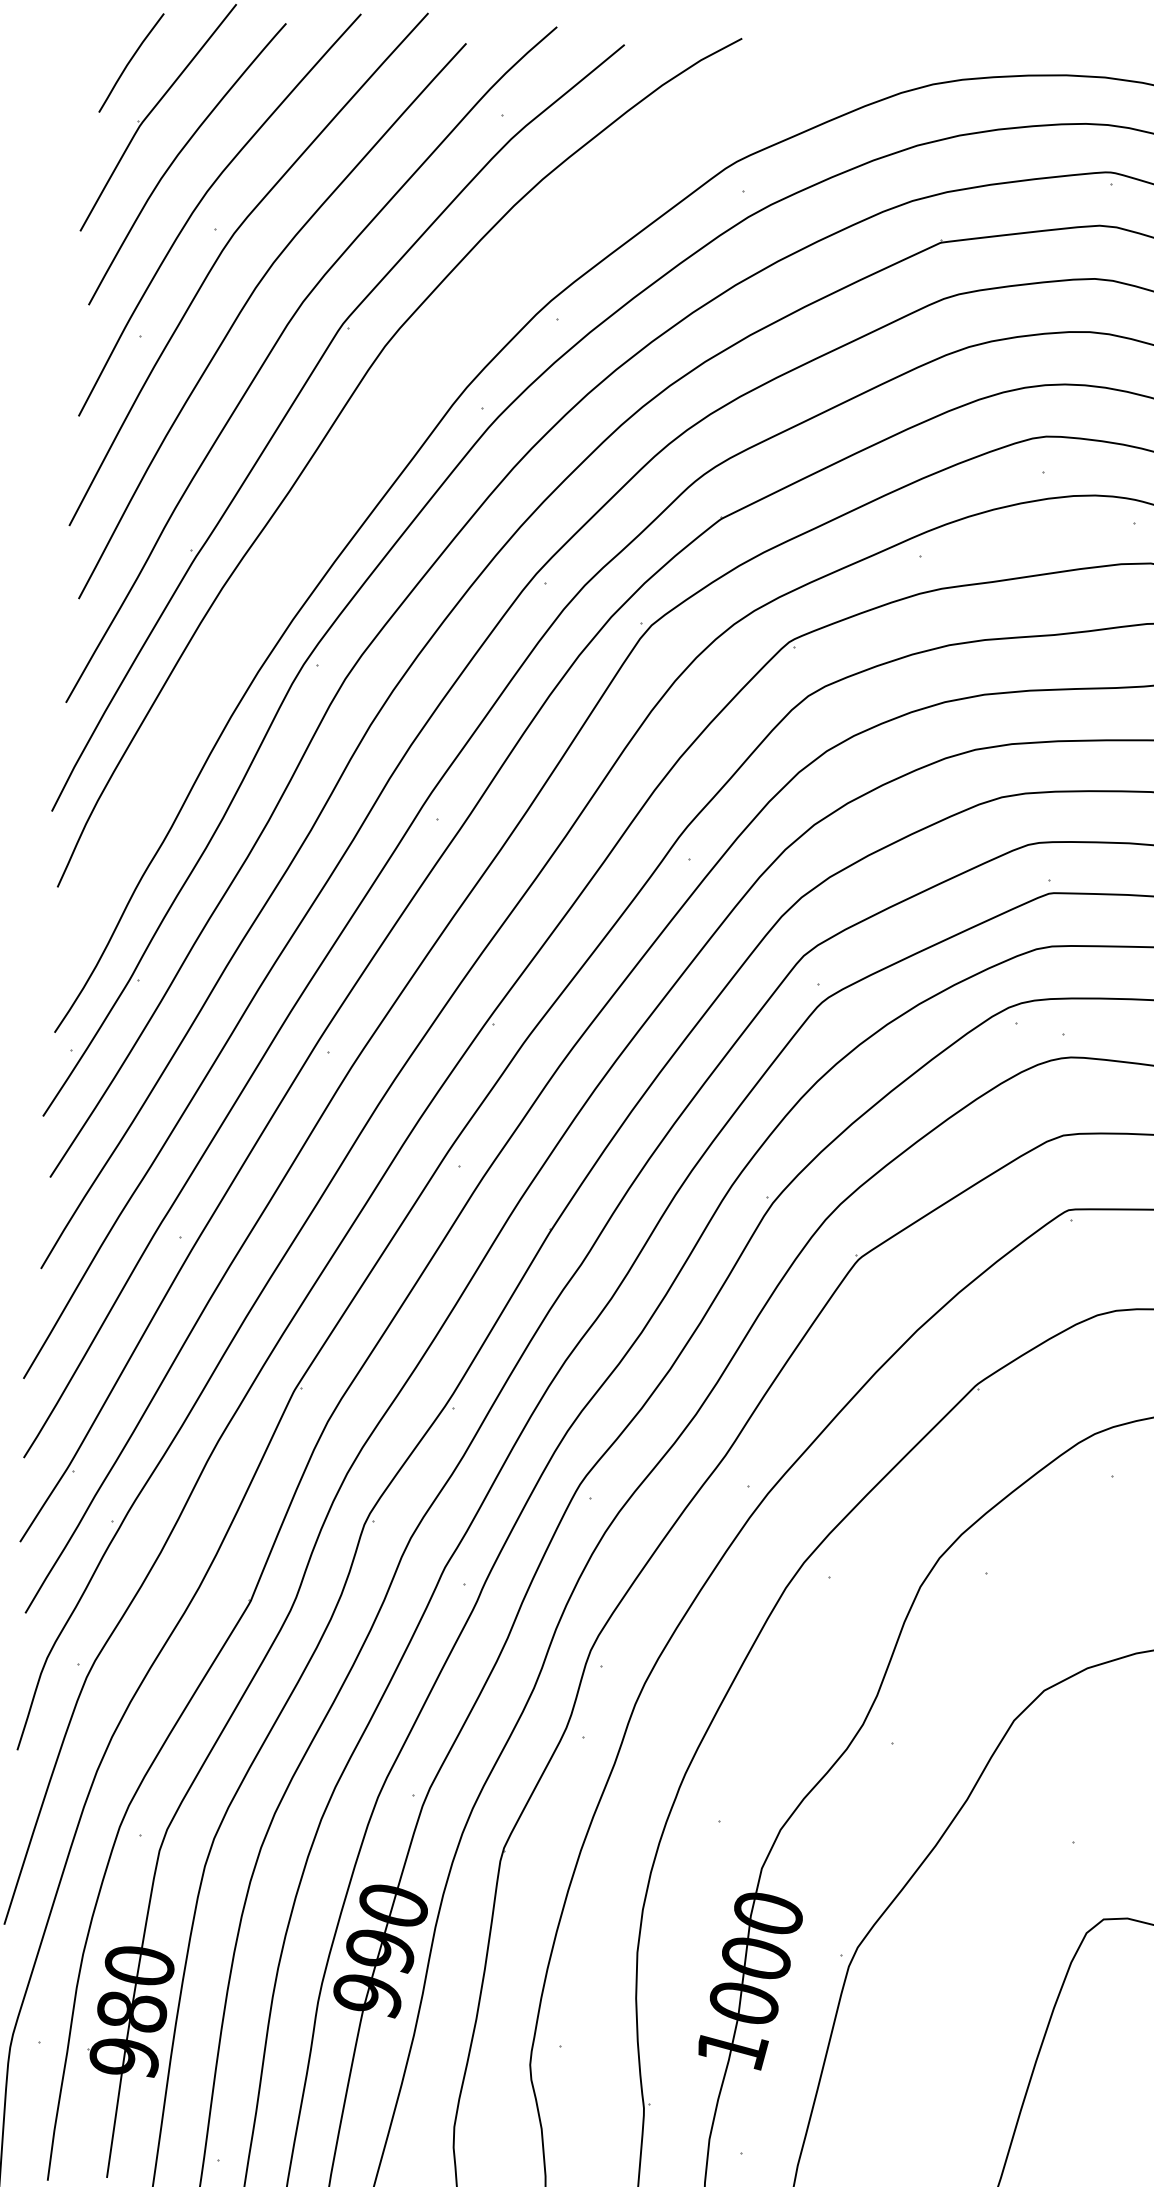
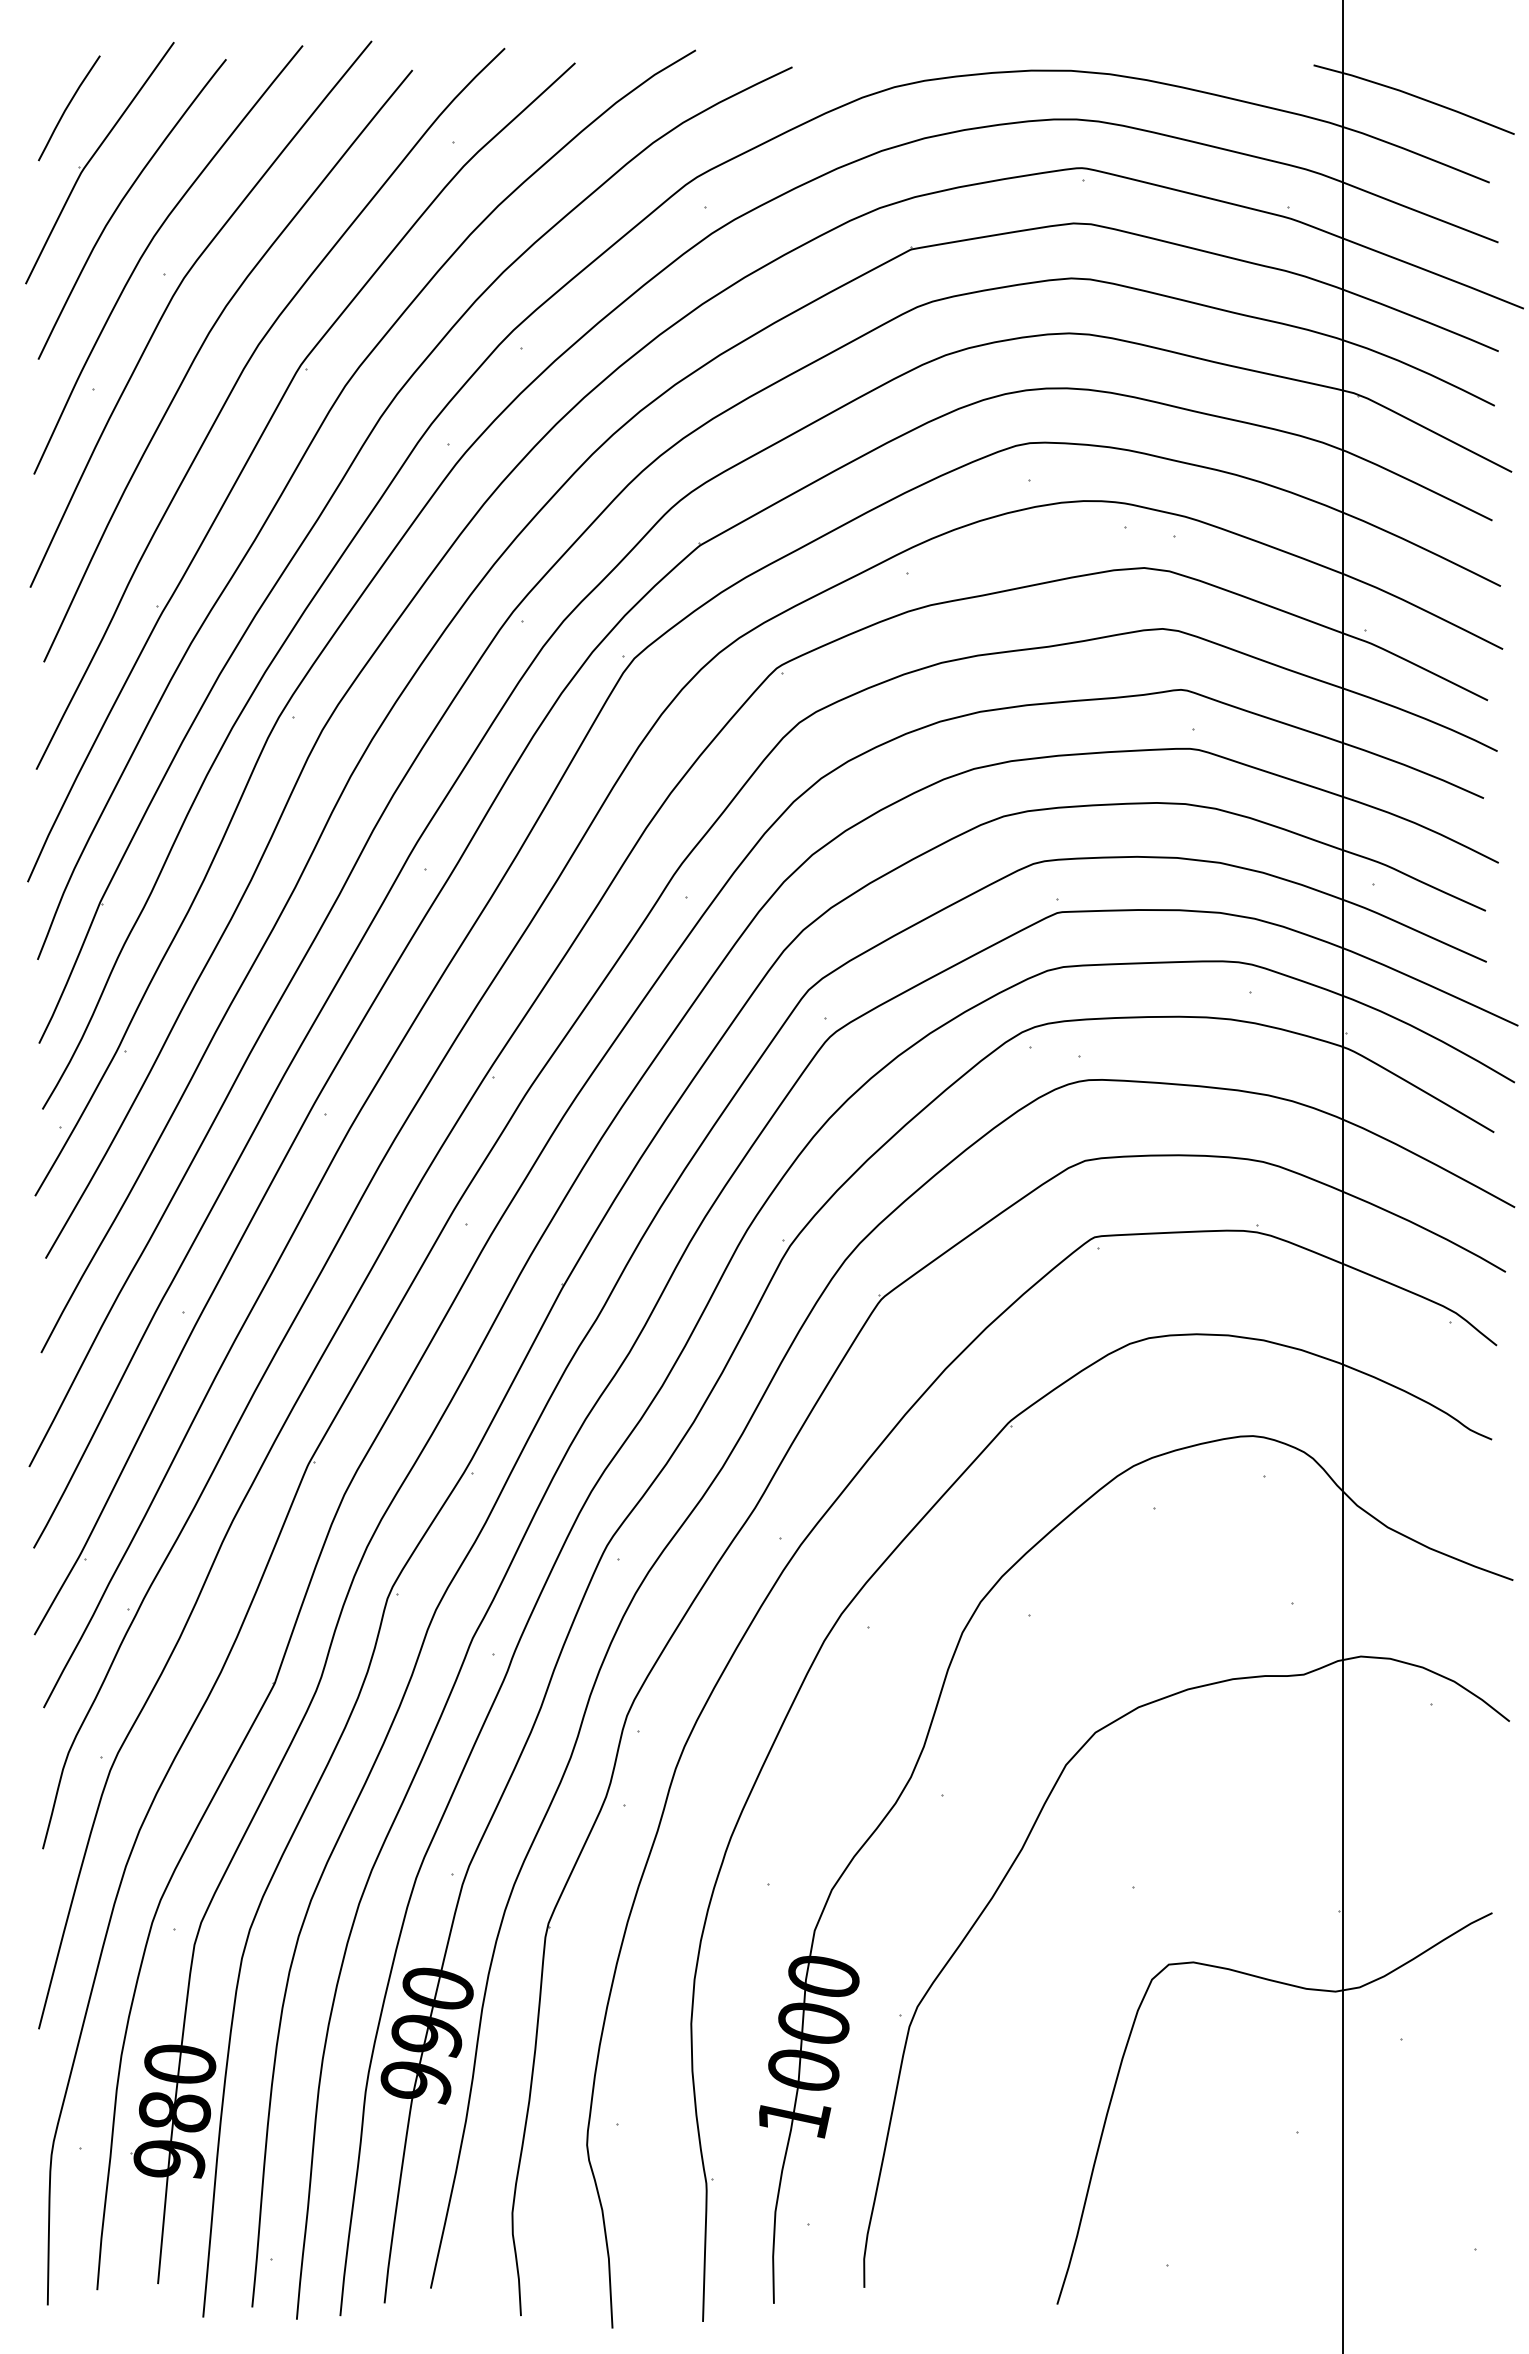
part: (362, 460) -> (328, 504), added

